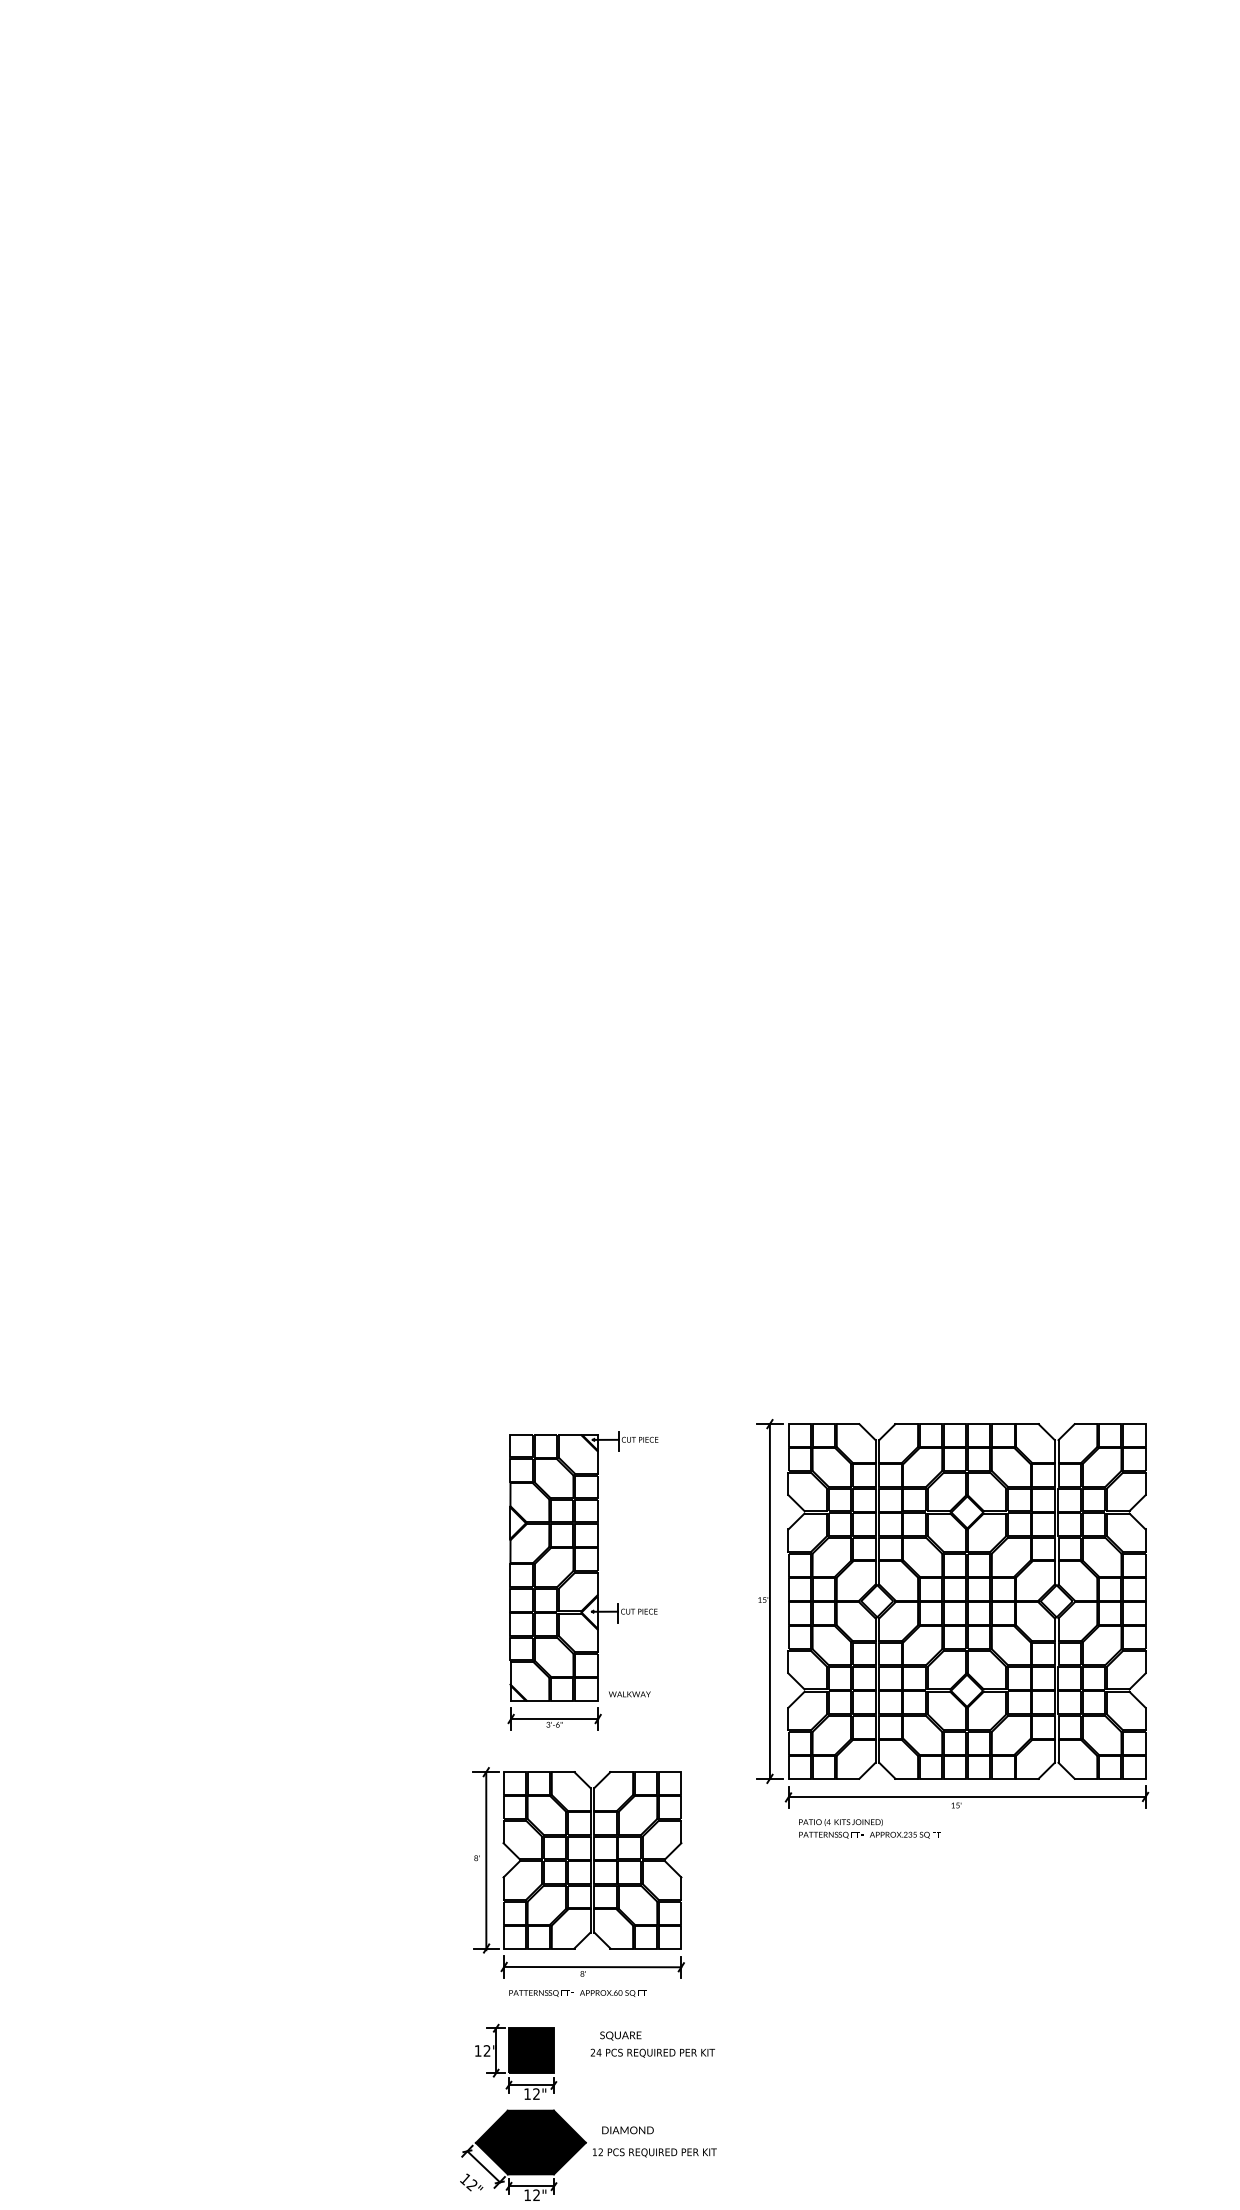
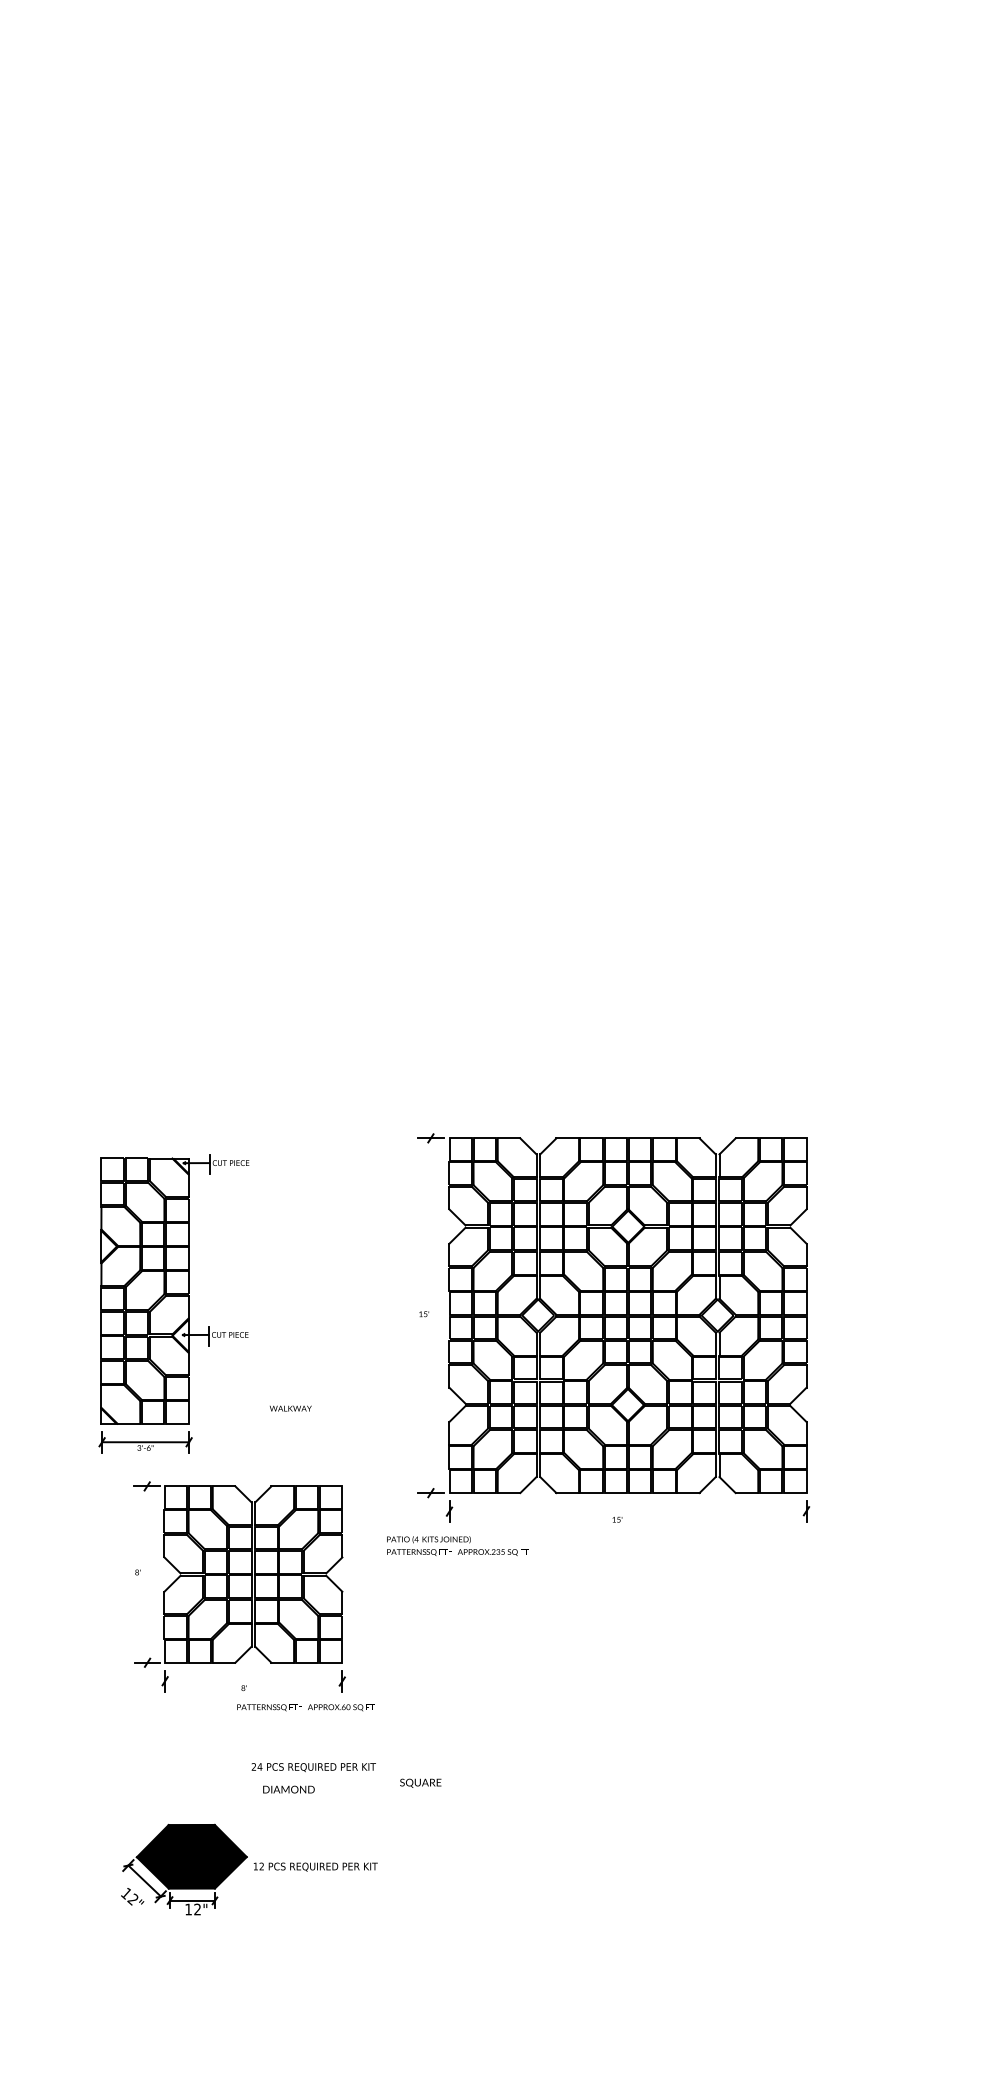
part: (582, 1580) -> (173, 1303), moved
line: (769, 1601) -> (430, 1315), removed
line: (966, 1797) -> (627, 1511), removed
text: (869, 1828) -> (457, 1545), moved
line: (486, 1861) -> (147, 1575), removed
line: (592, 1966) -> (253, 1680), removed
text: (577, 1993) -> (305, 1707), moved
text: (620, 2035) -> (420, 1782), moved
part: (516, 2061) -> (177, 1775), removed
text: (627, 2130) -> (288, 1789), moved

